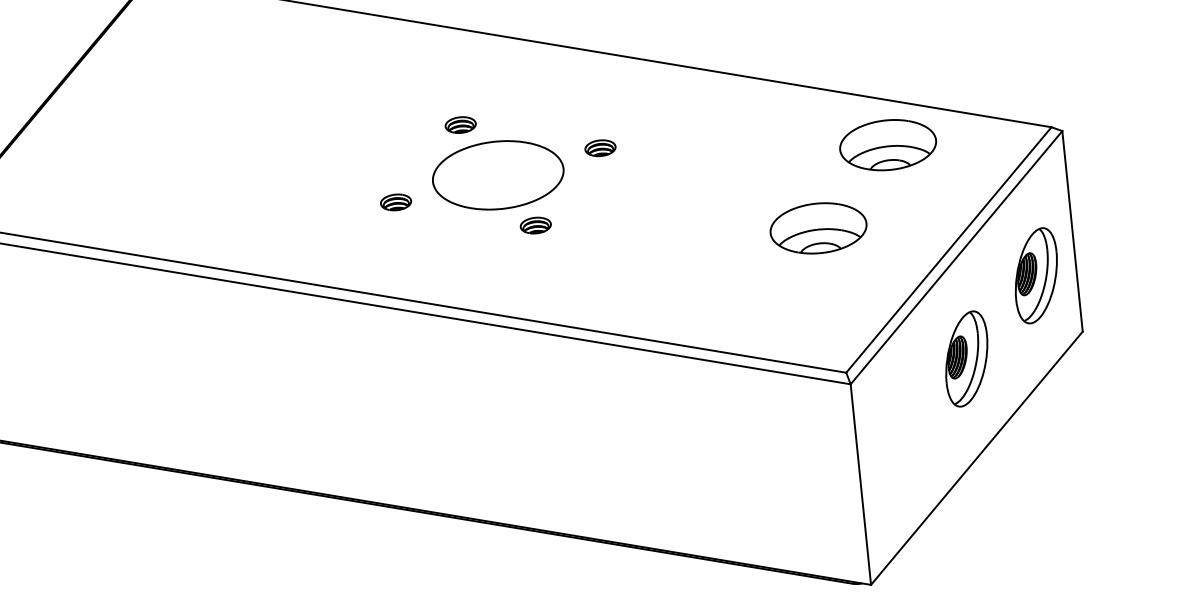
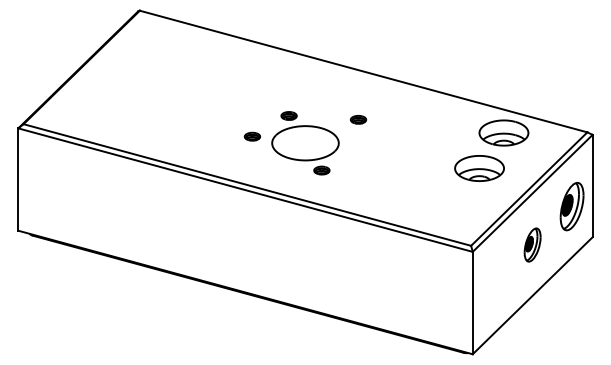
part: (498, 175) -> (305, 143), moved
part: (818, 228) -> (479, 168), moved
part: (966, 357) -> (532, 244), size x0.7

